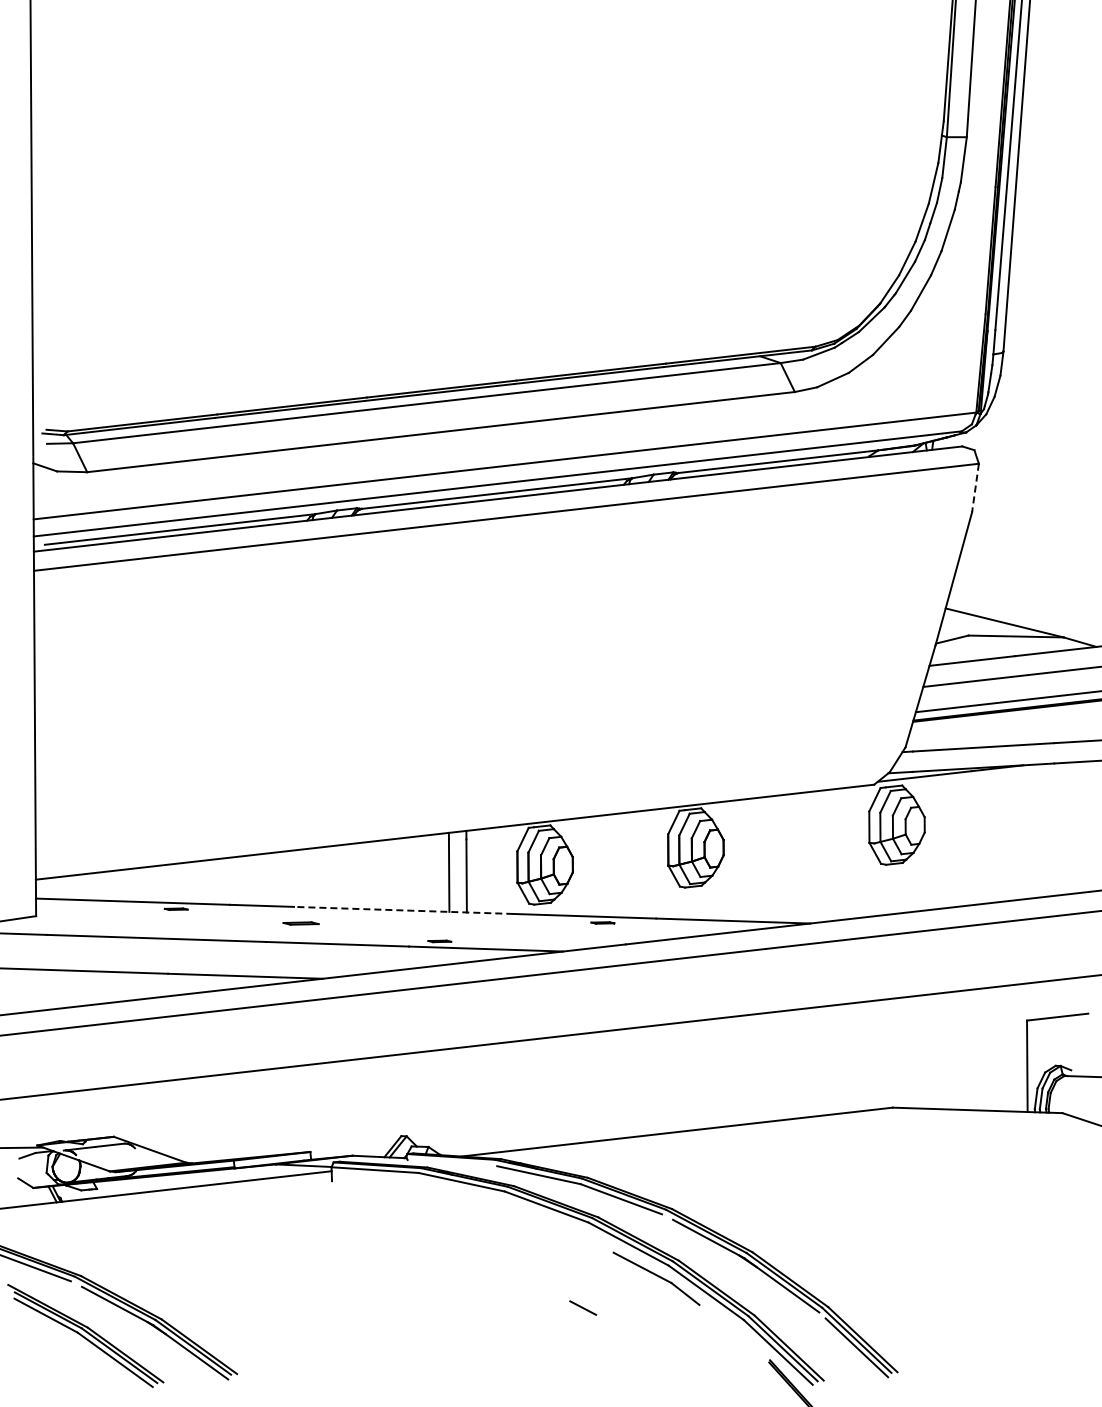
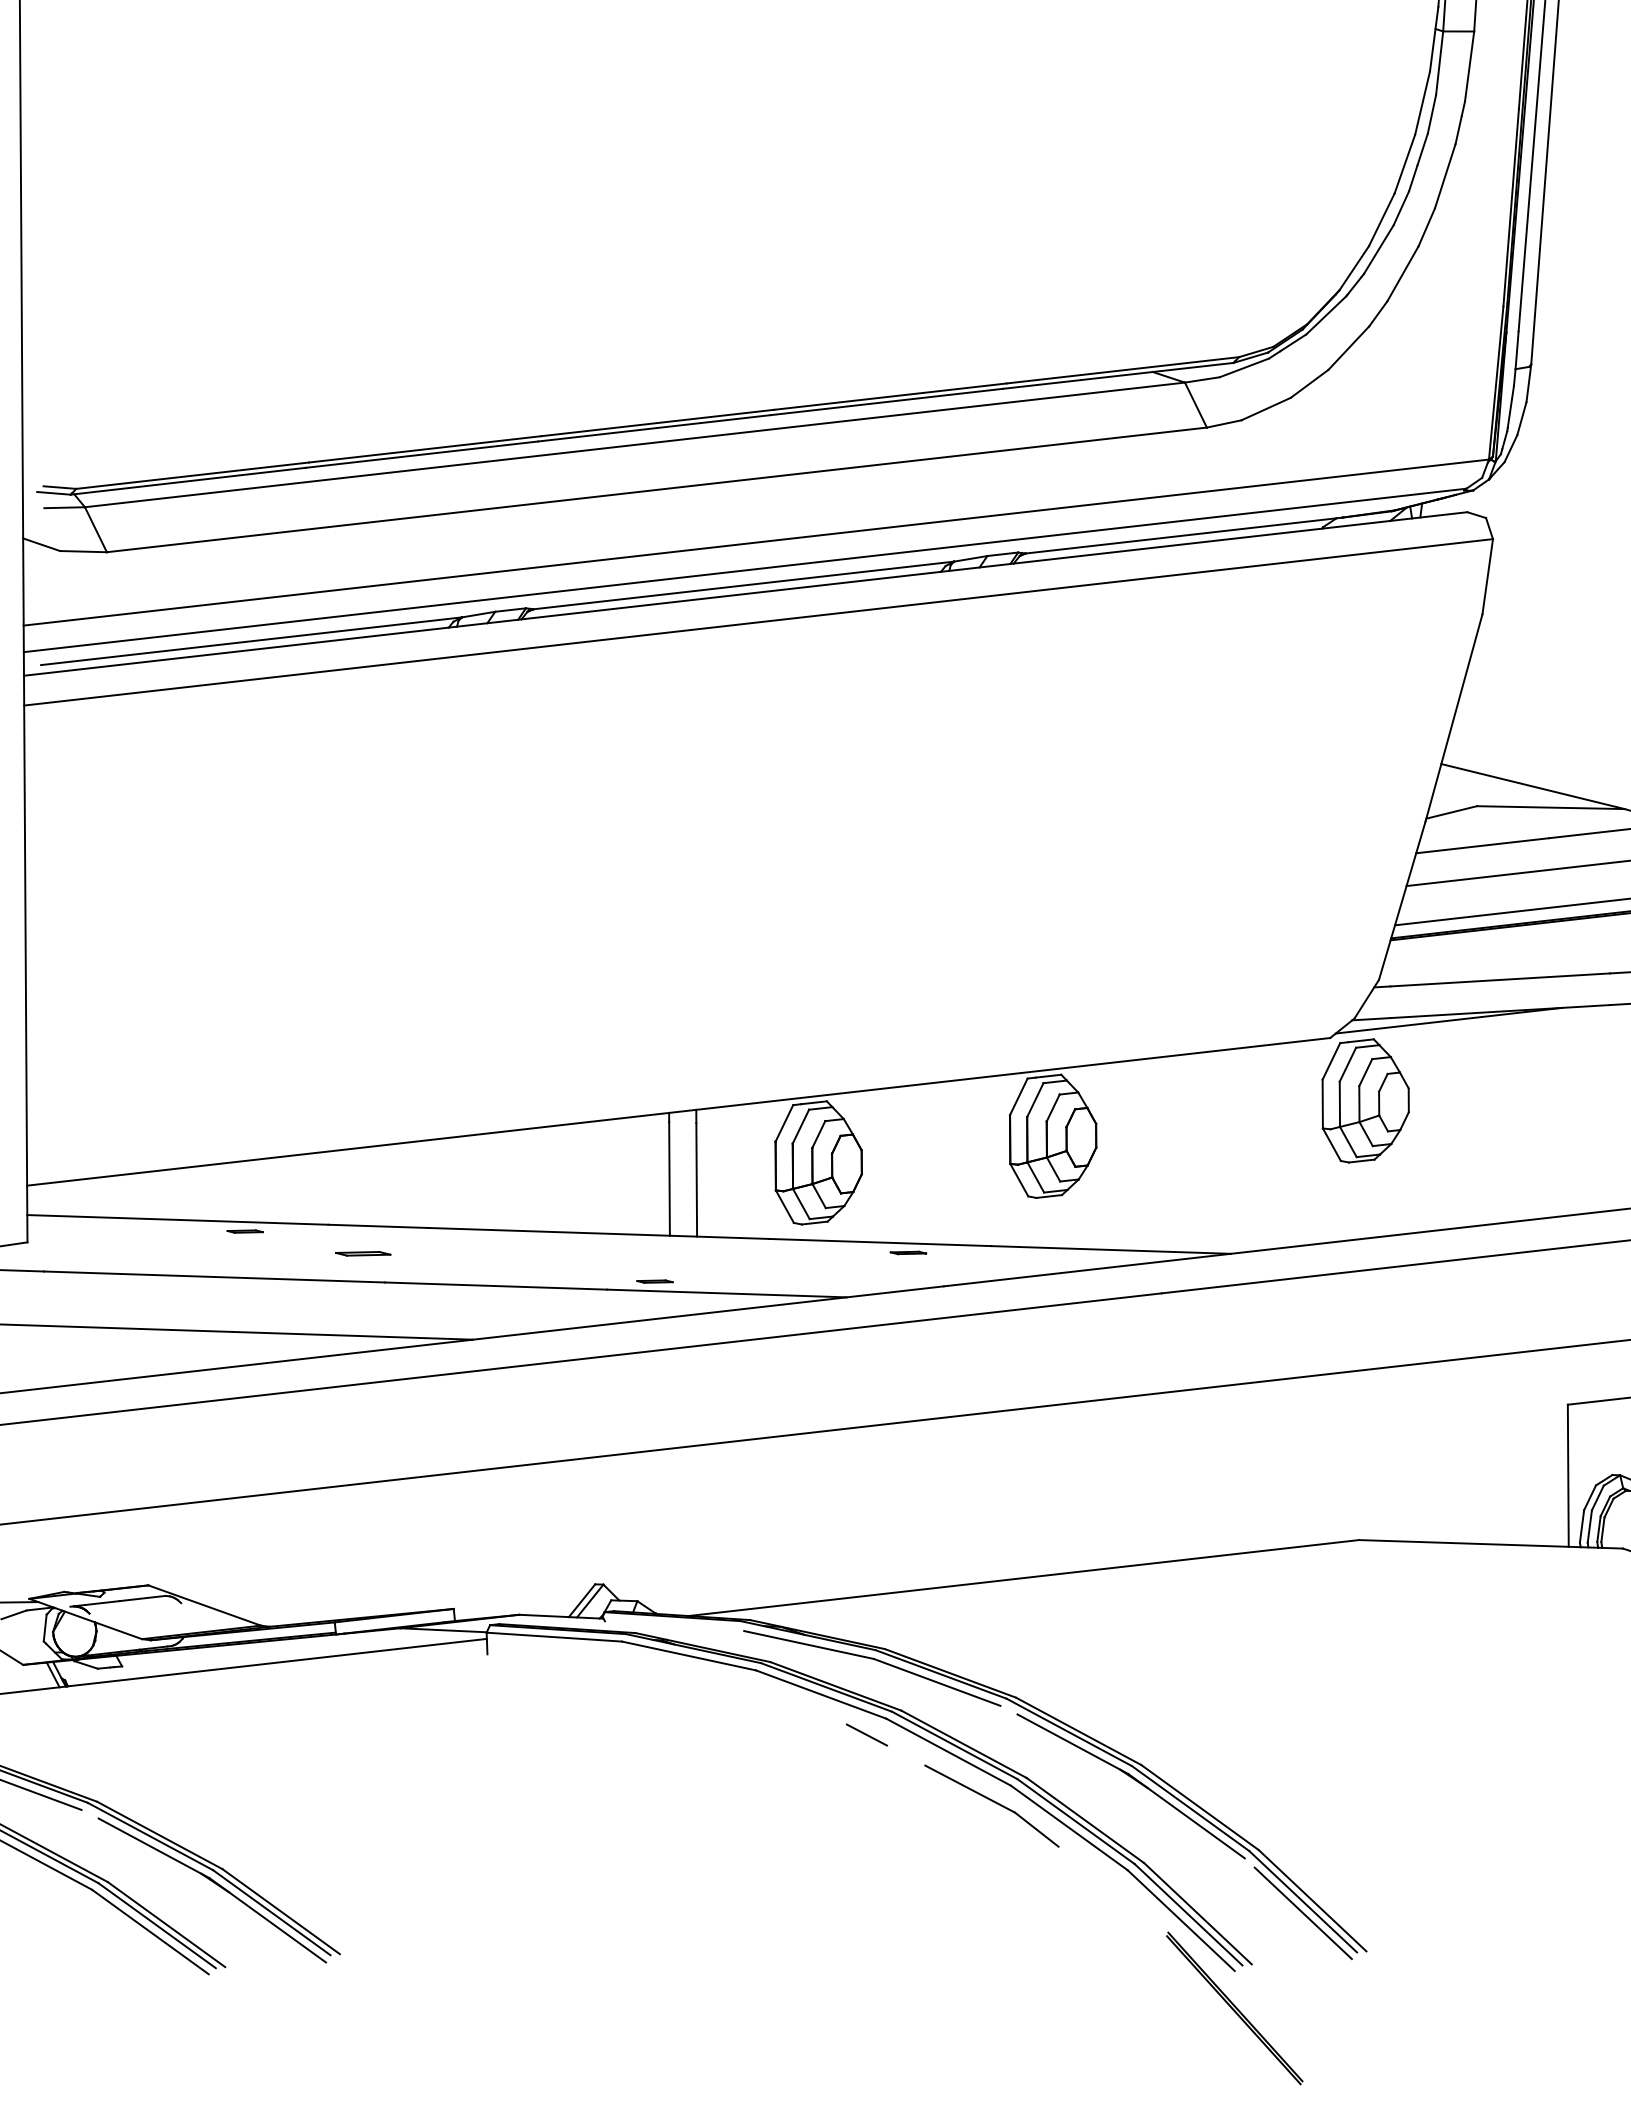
line: (975, 488) -> (1487, 577), dashed -> solid
line: (403, 910) -> (598, 1233), dashed -> solid
line: (300, 923) -> (362, 1253), moved
line: (583, 1307) -> (867, 1734), moved

